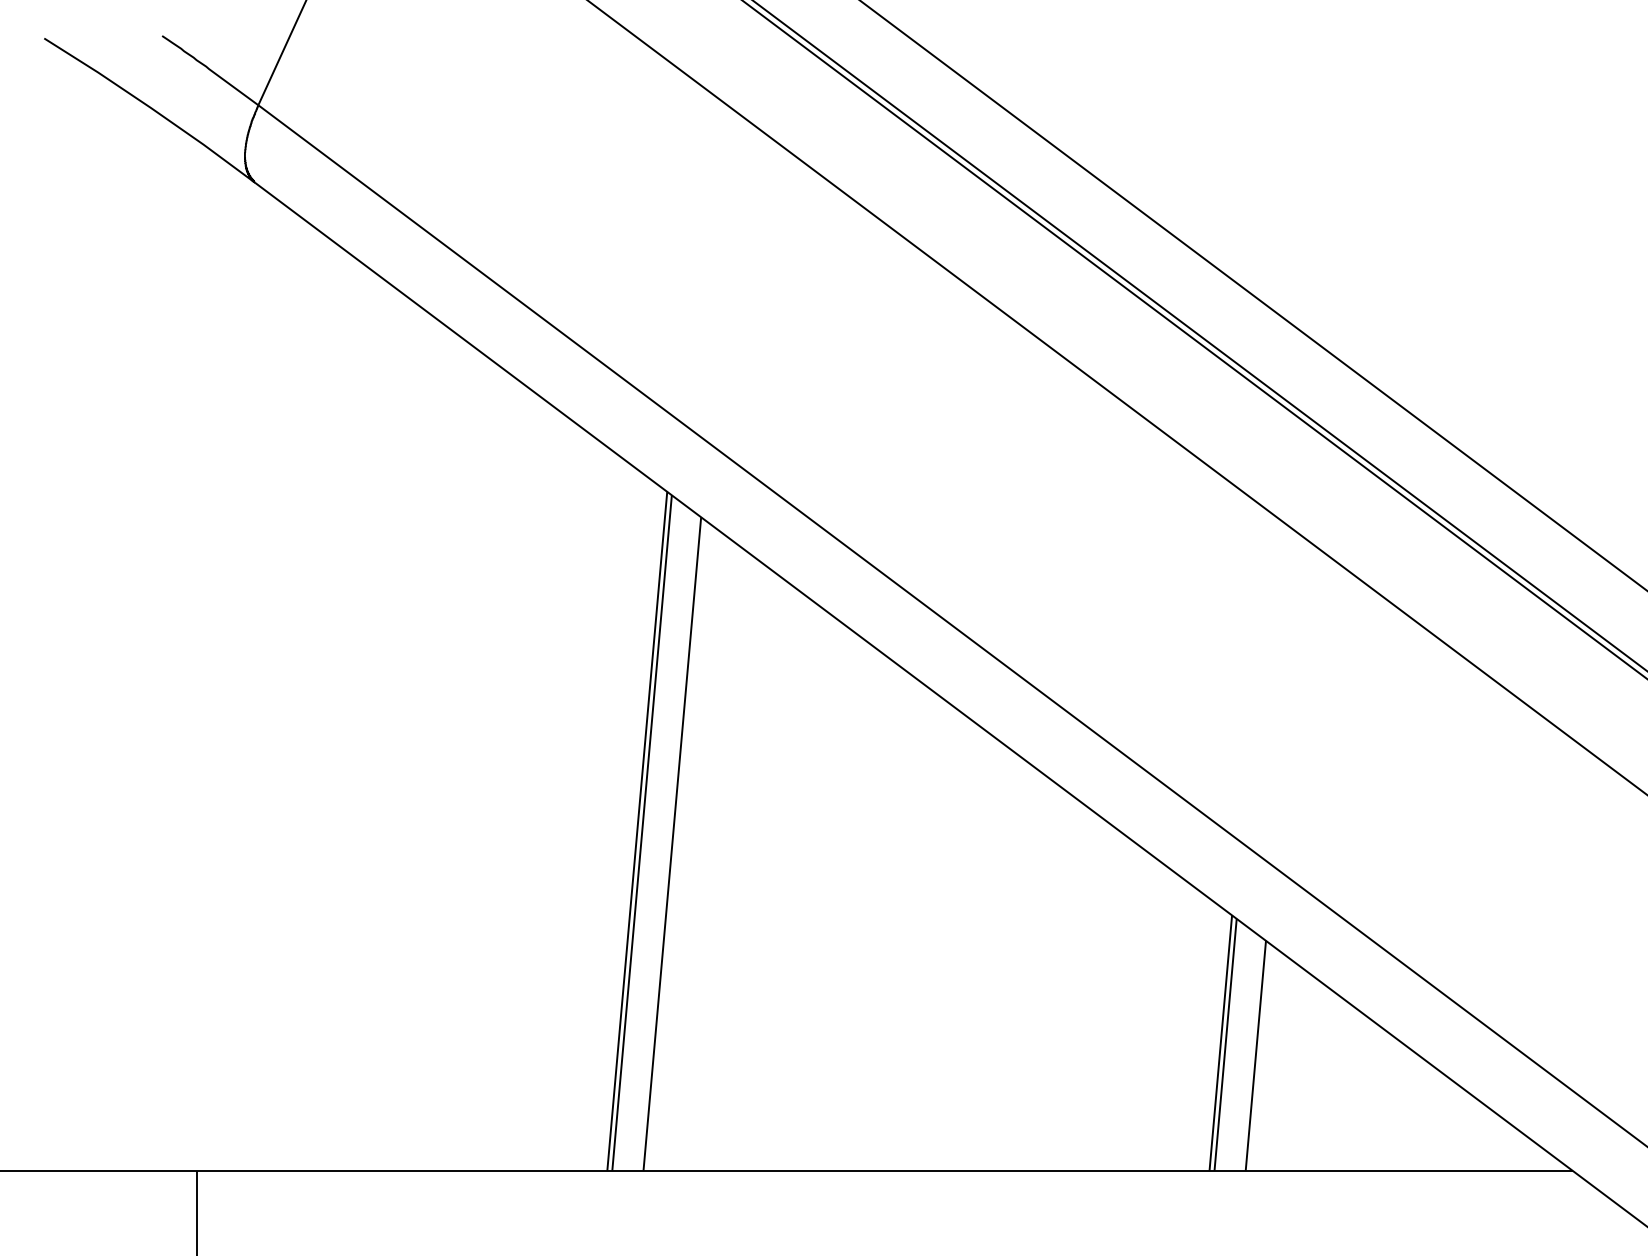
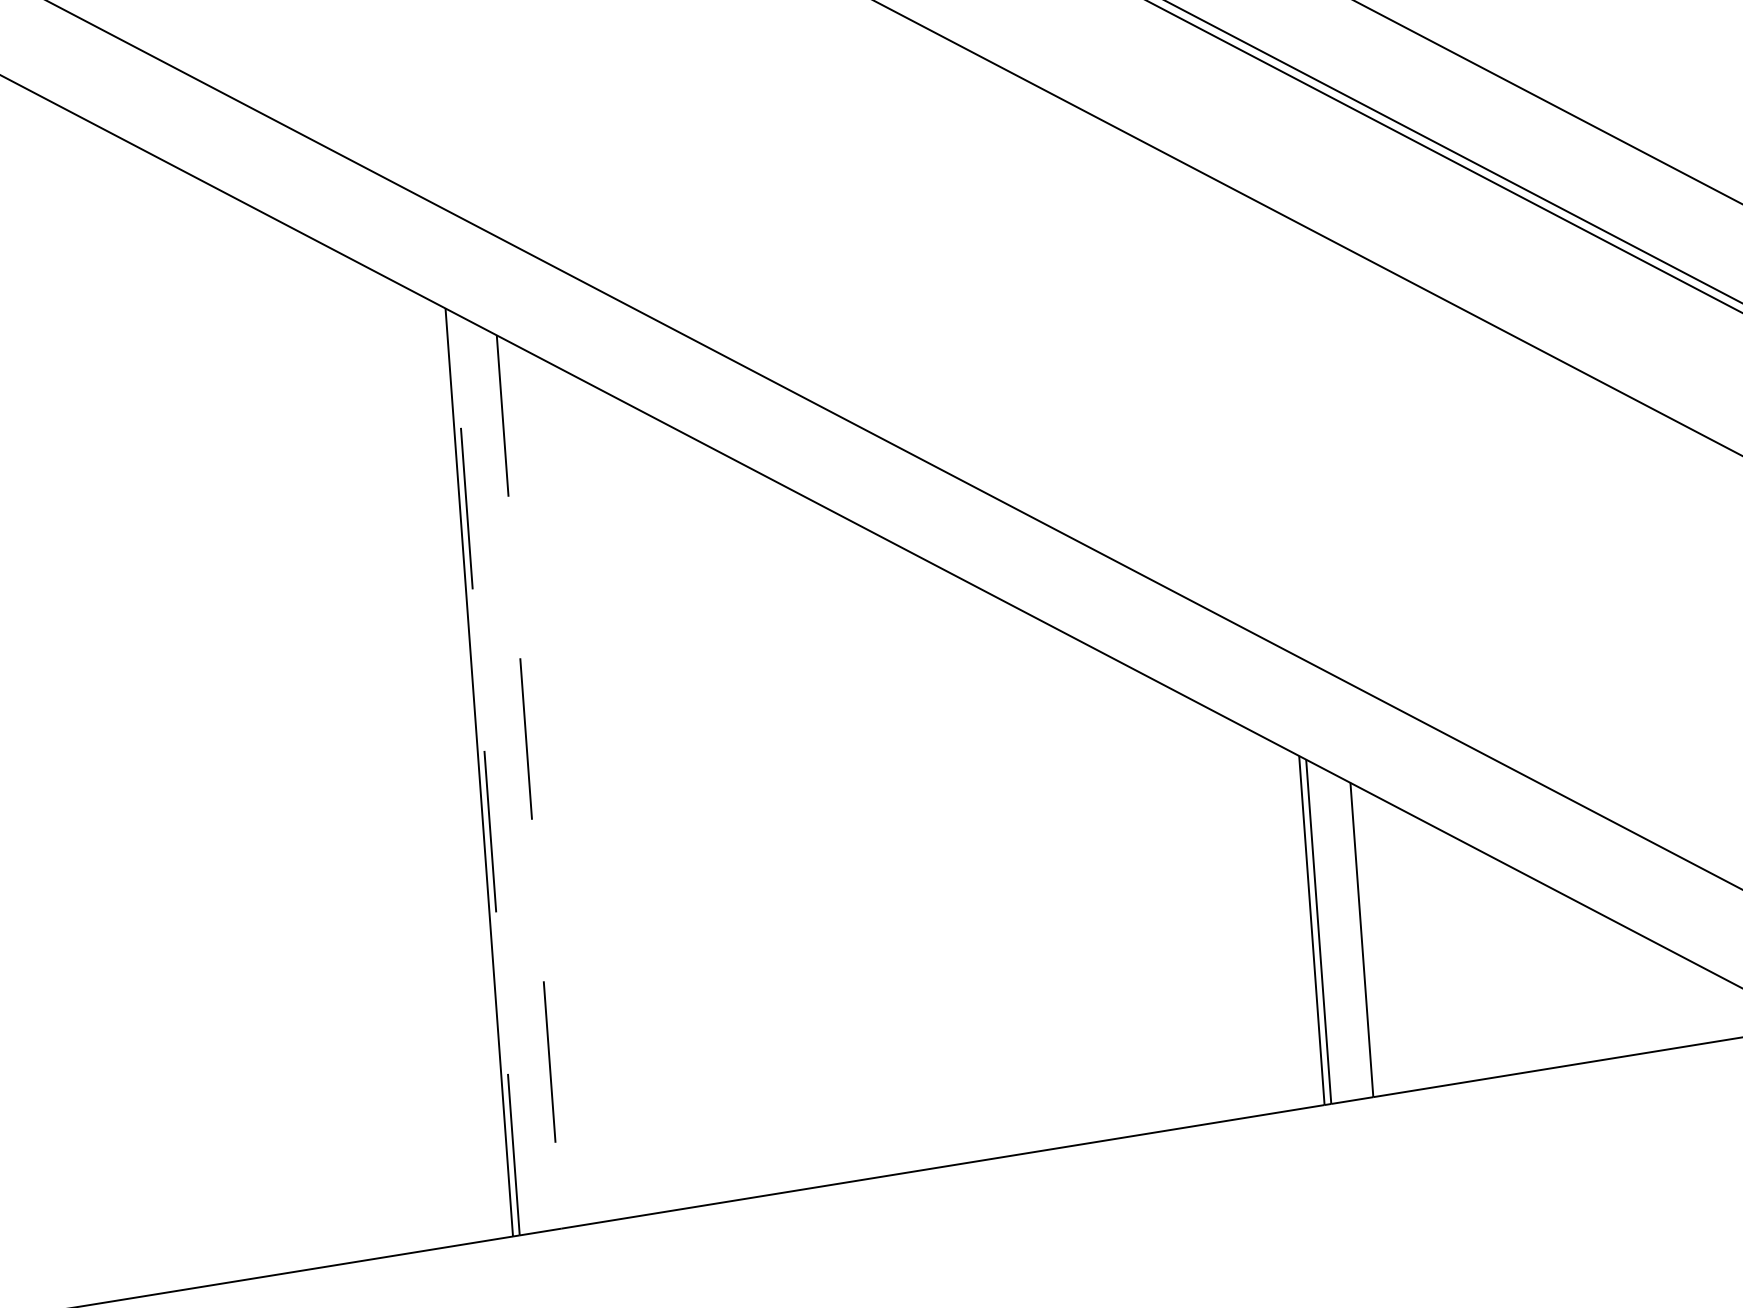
line: (642, 832) -> (486, 772), solid -> dashed
line: (672, 844) -> (529, 782), solid -> dashed

